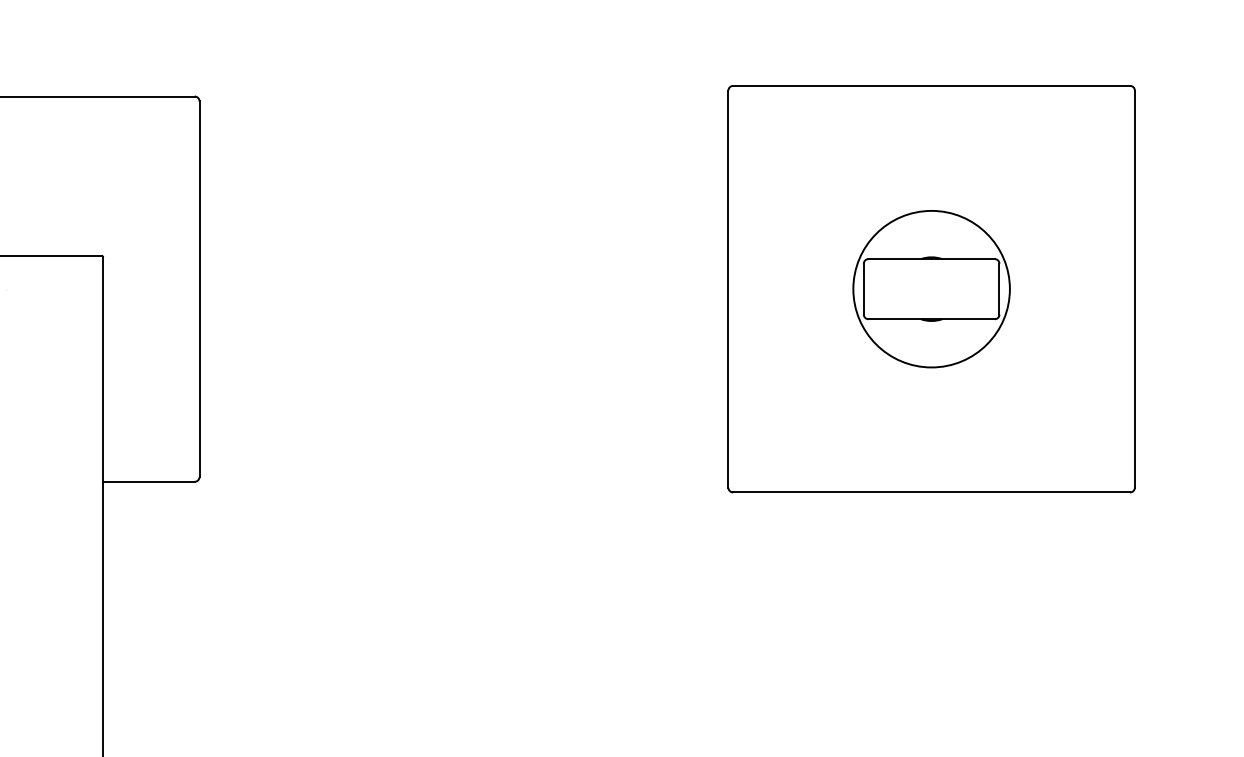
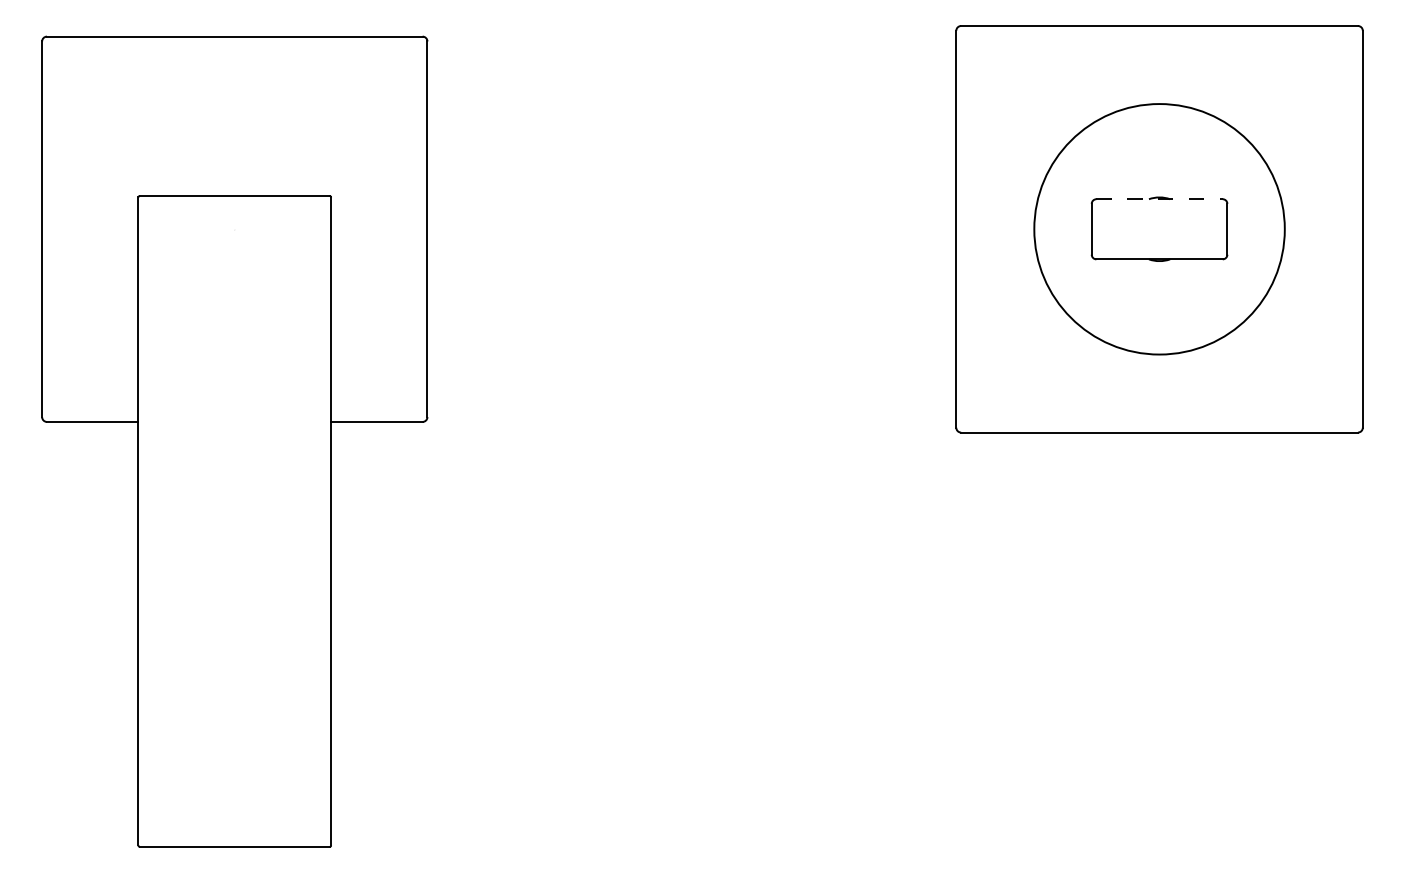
line: (932, 259) -> (1160, 199), solid -> dashed
circle: (931, 289) -> (1159, 229), size x1.6

